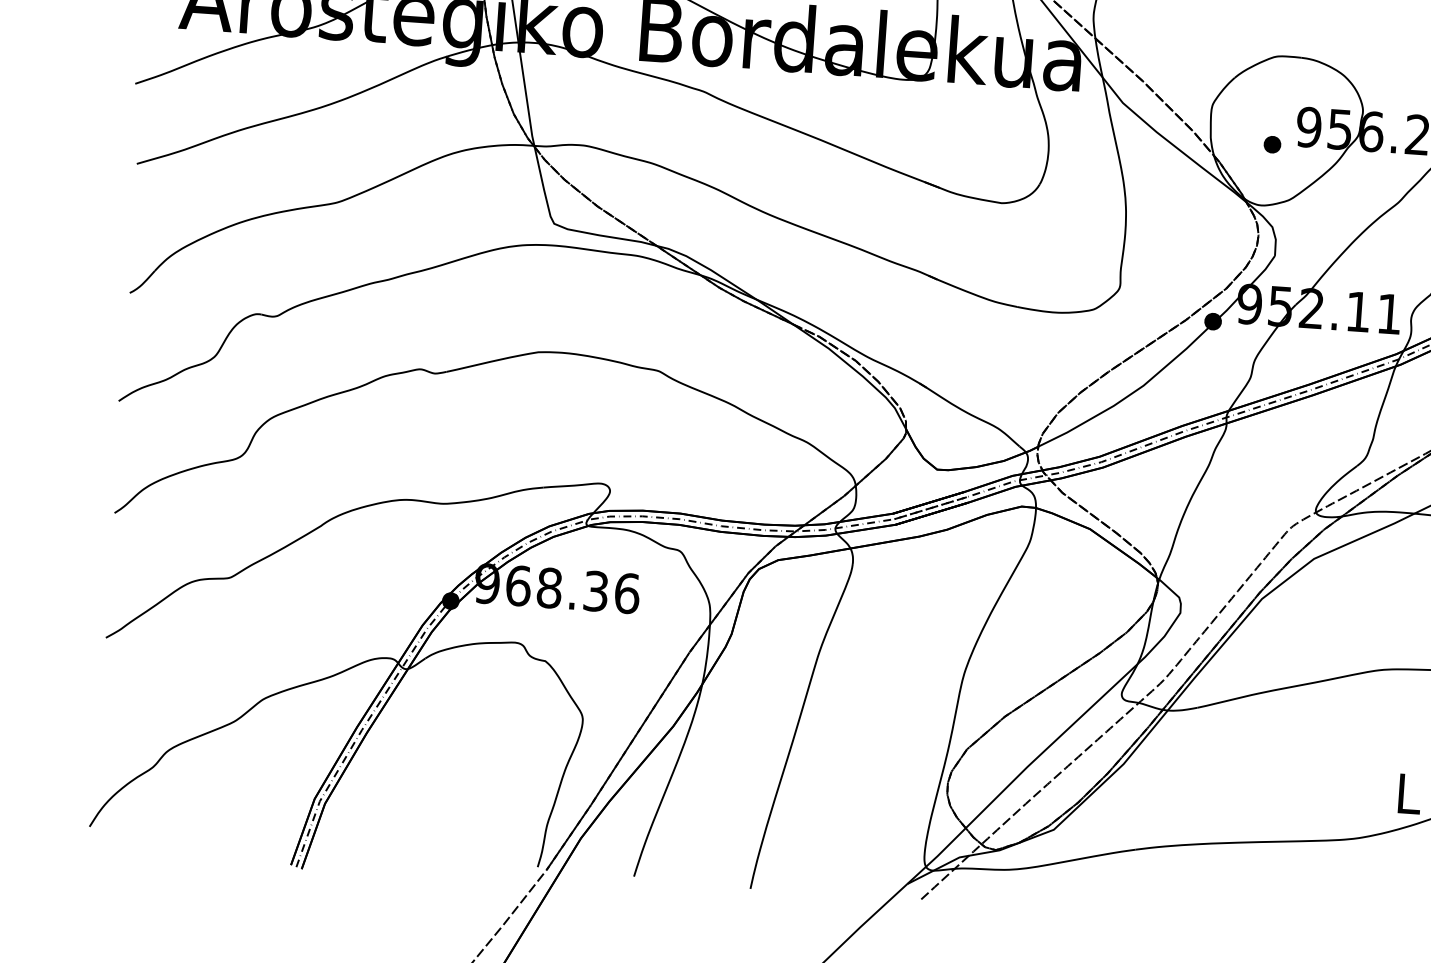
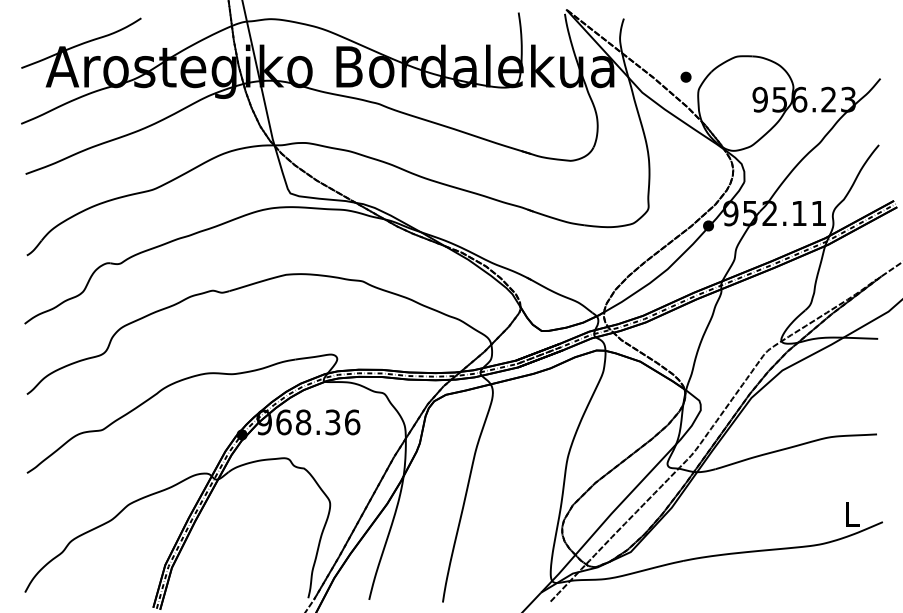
part: (1271, 143) -> (685, 76), moved

